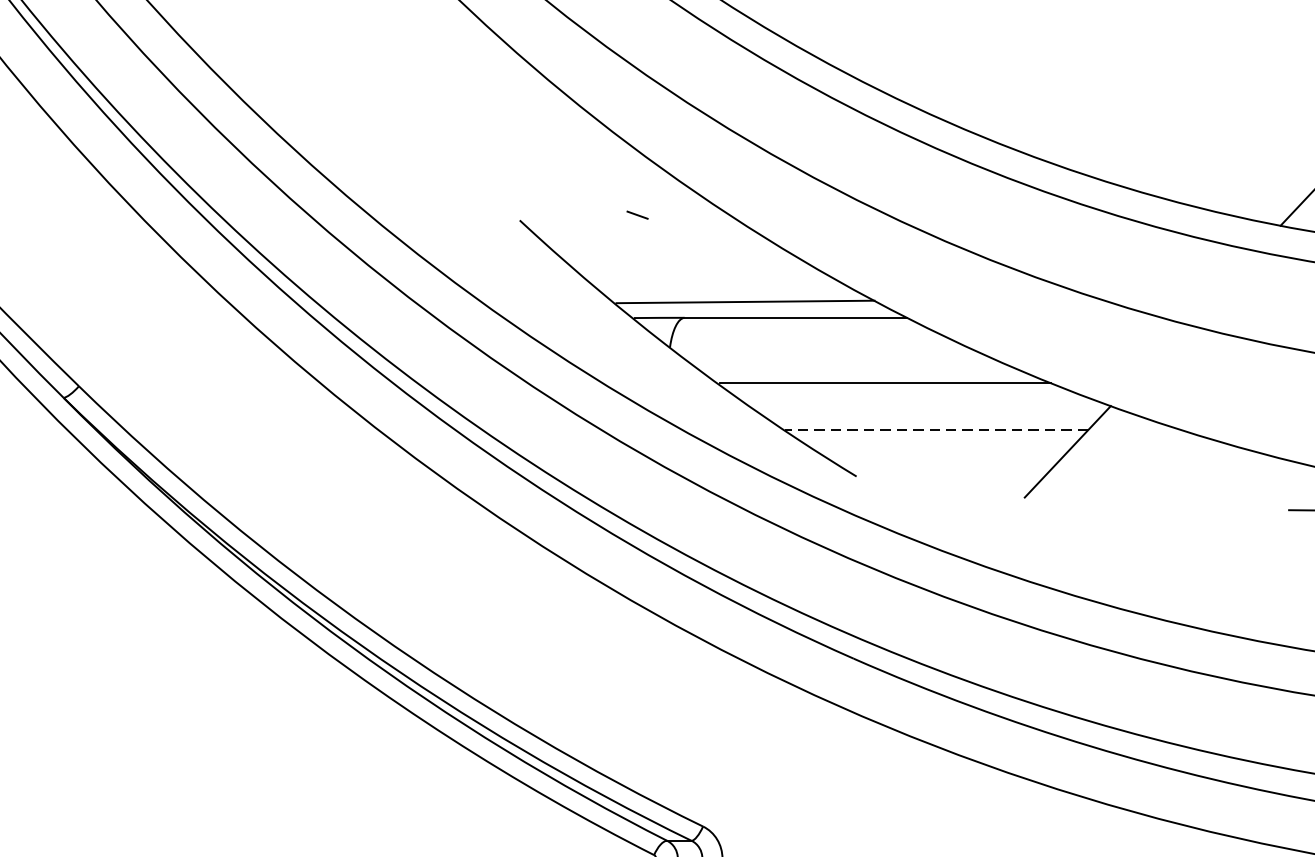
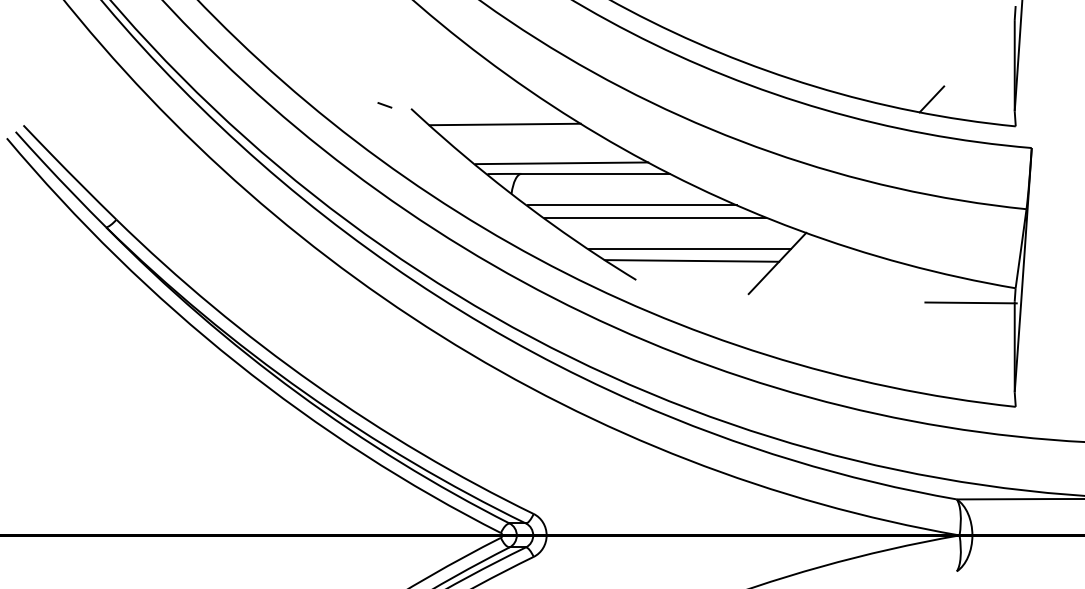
line: (636, 215) -> (384, 105), moved
line: (659, 243) -> (504, 124), added
line: (850, 365) -> (632, 205), added
line: (936, 430) -> (689, 249), dashed -> solid
line: (939, 447) -> (691, 260), added

